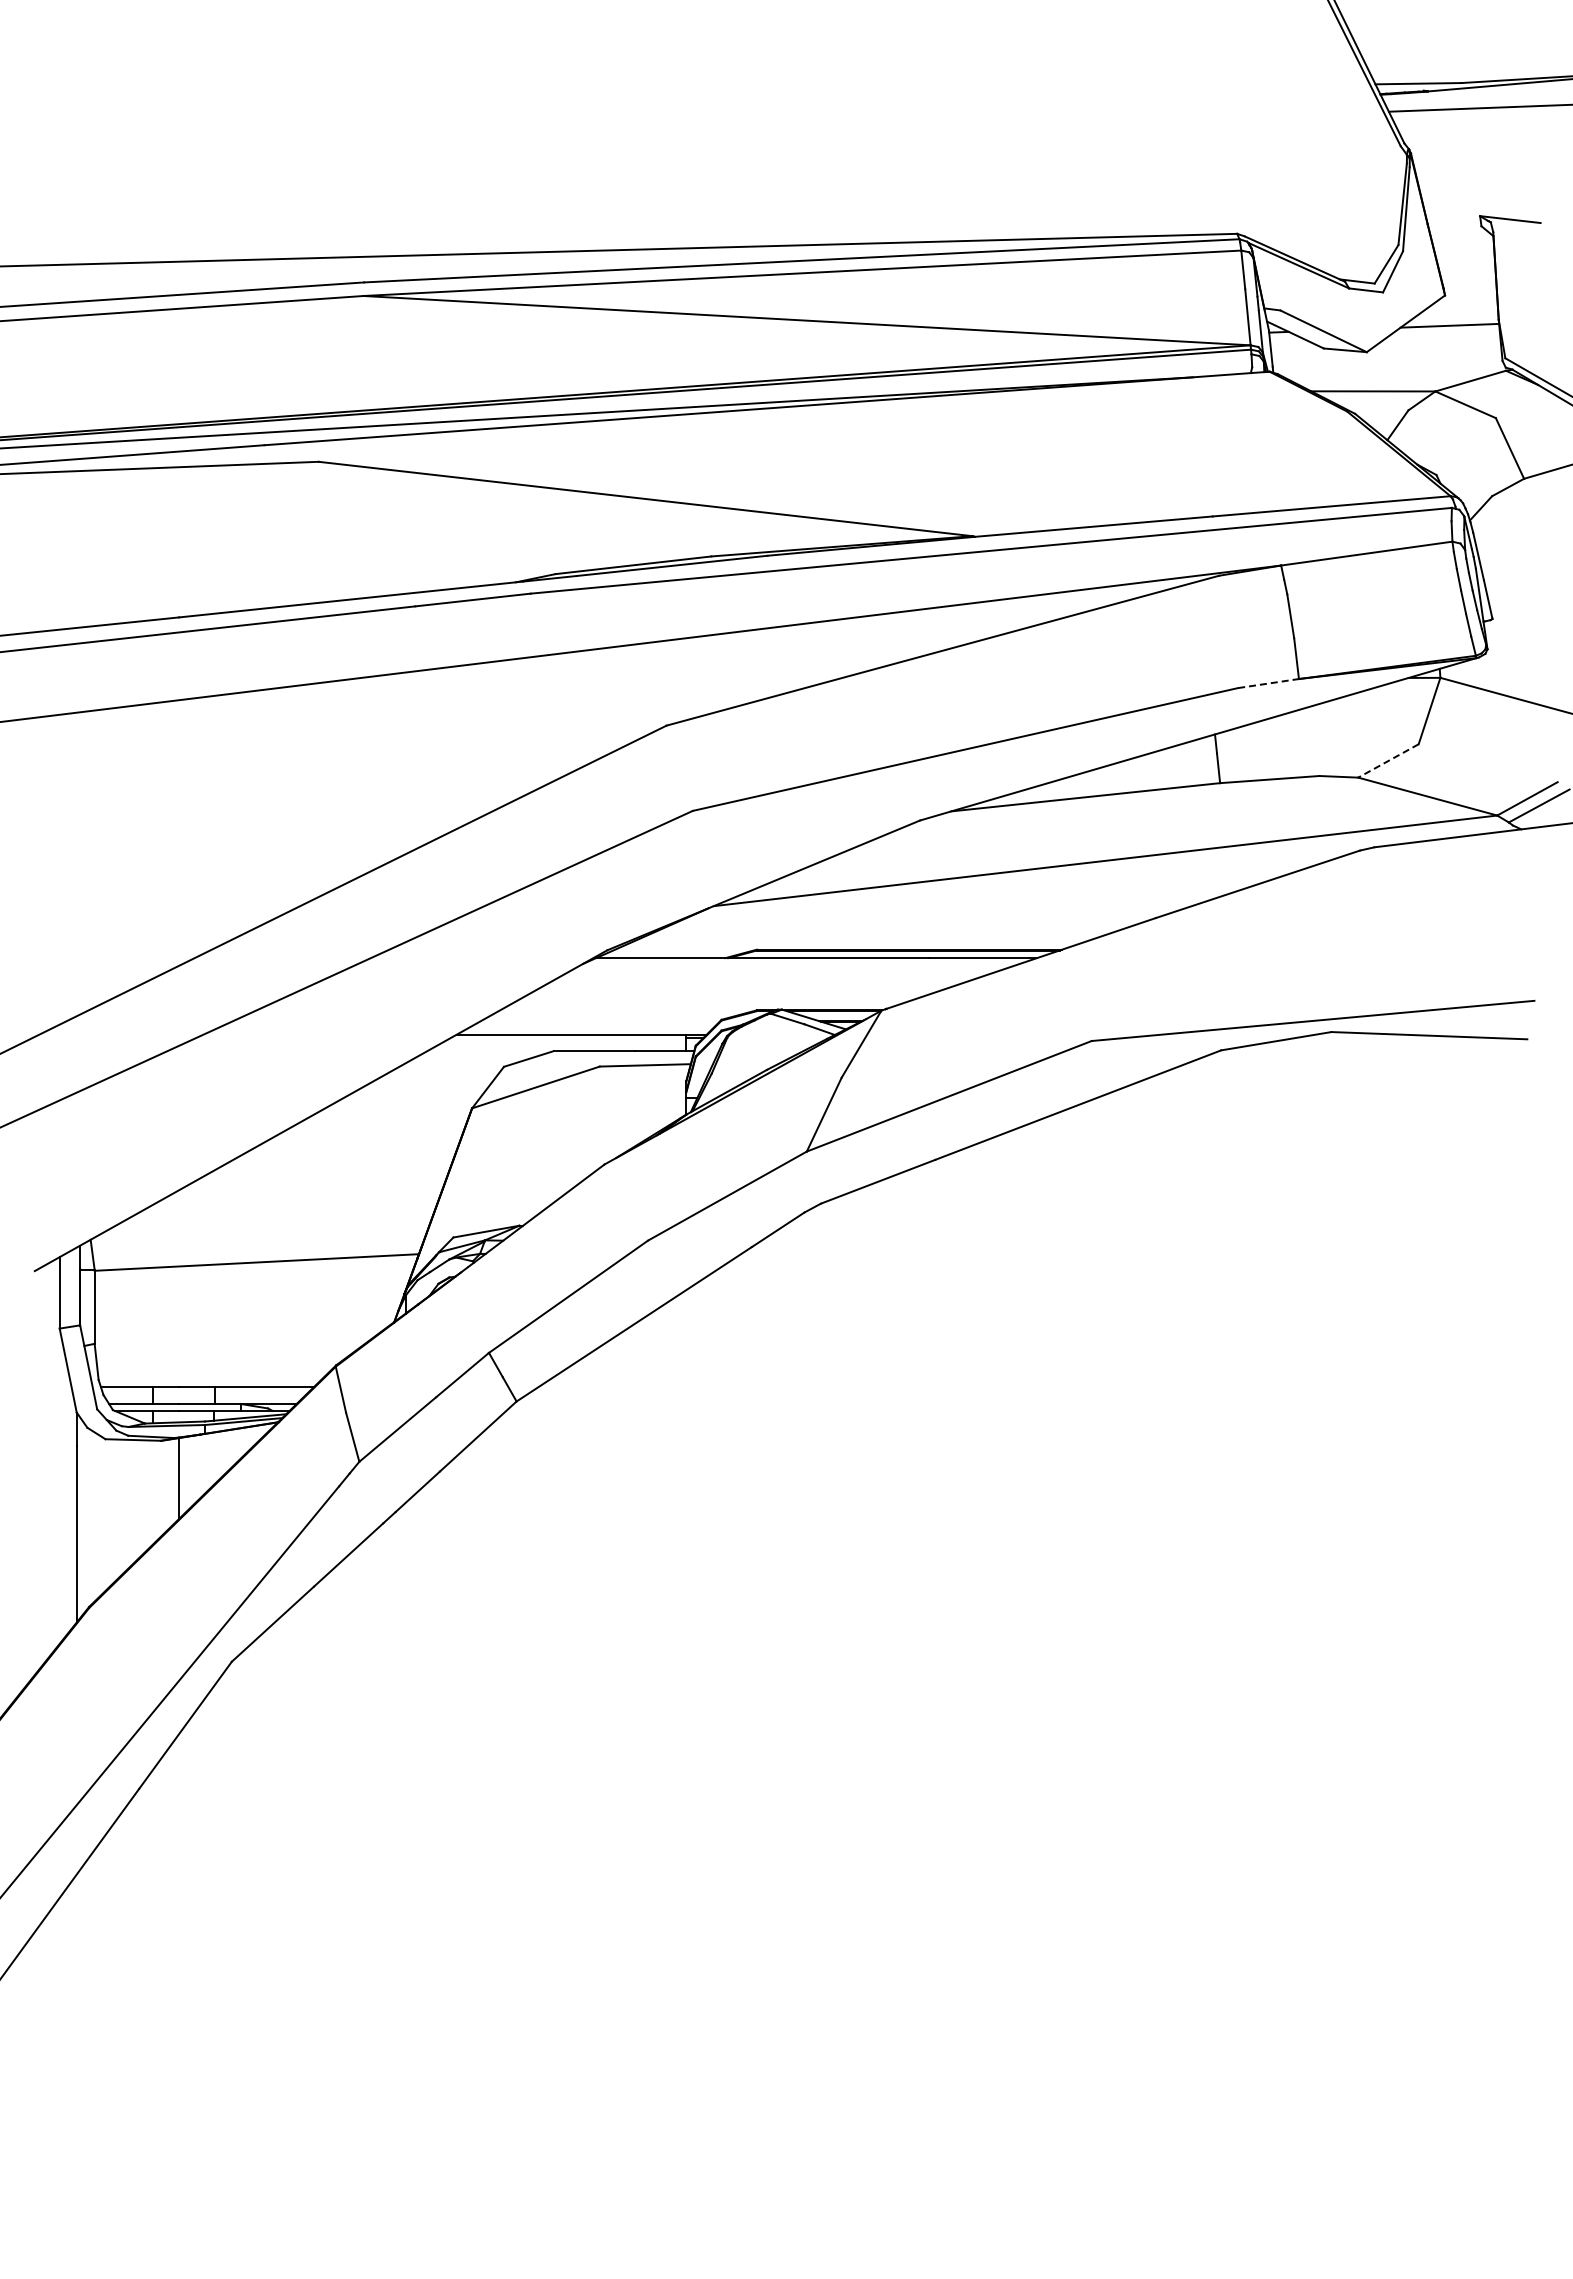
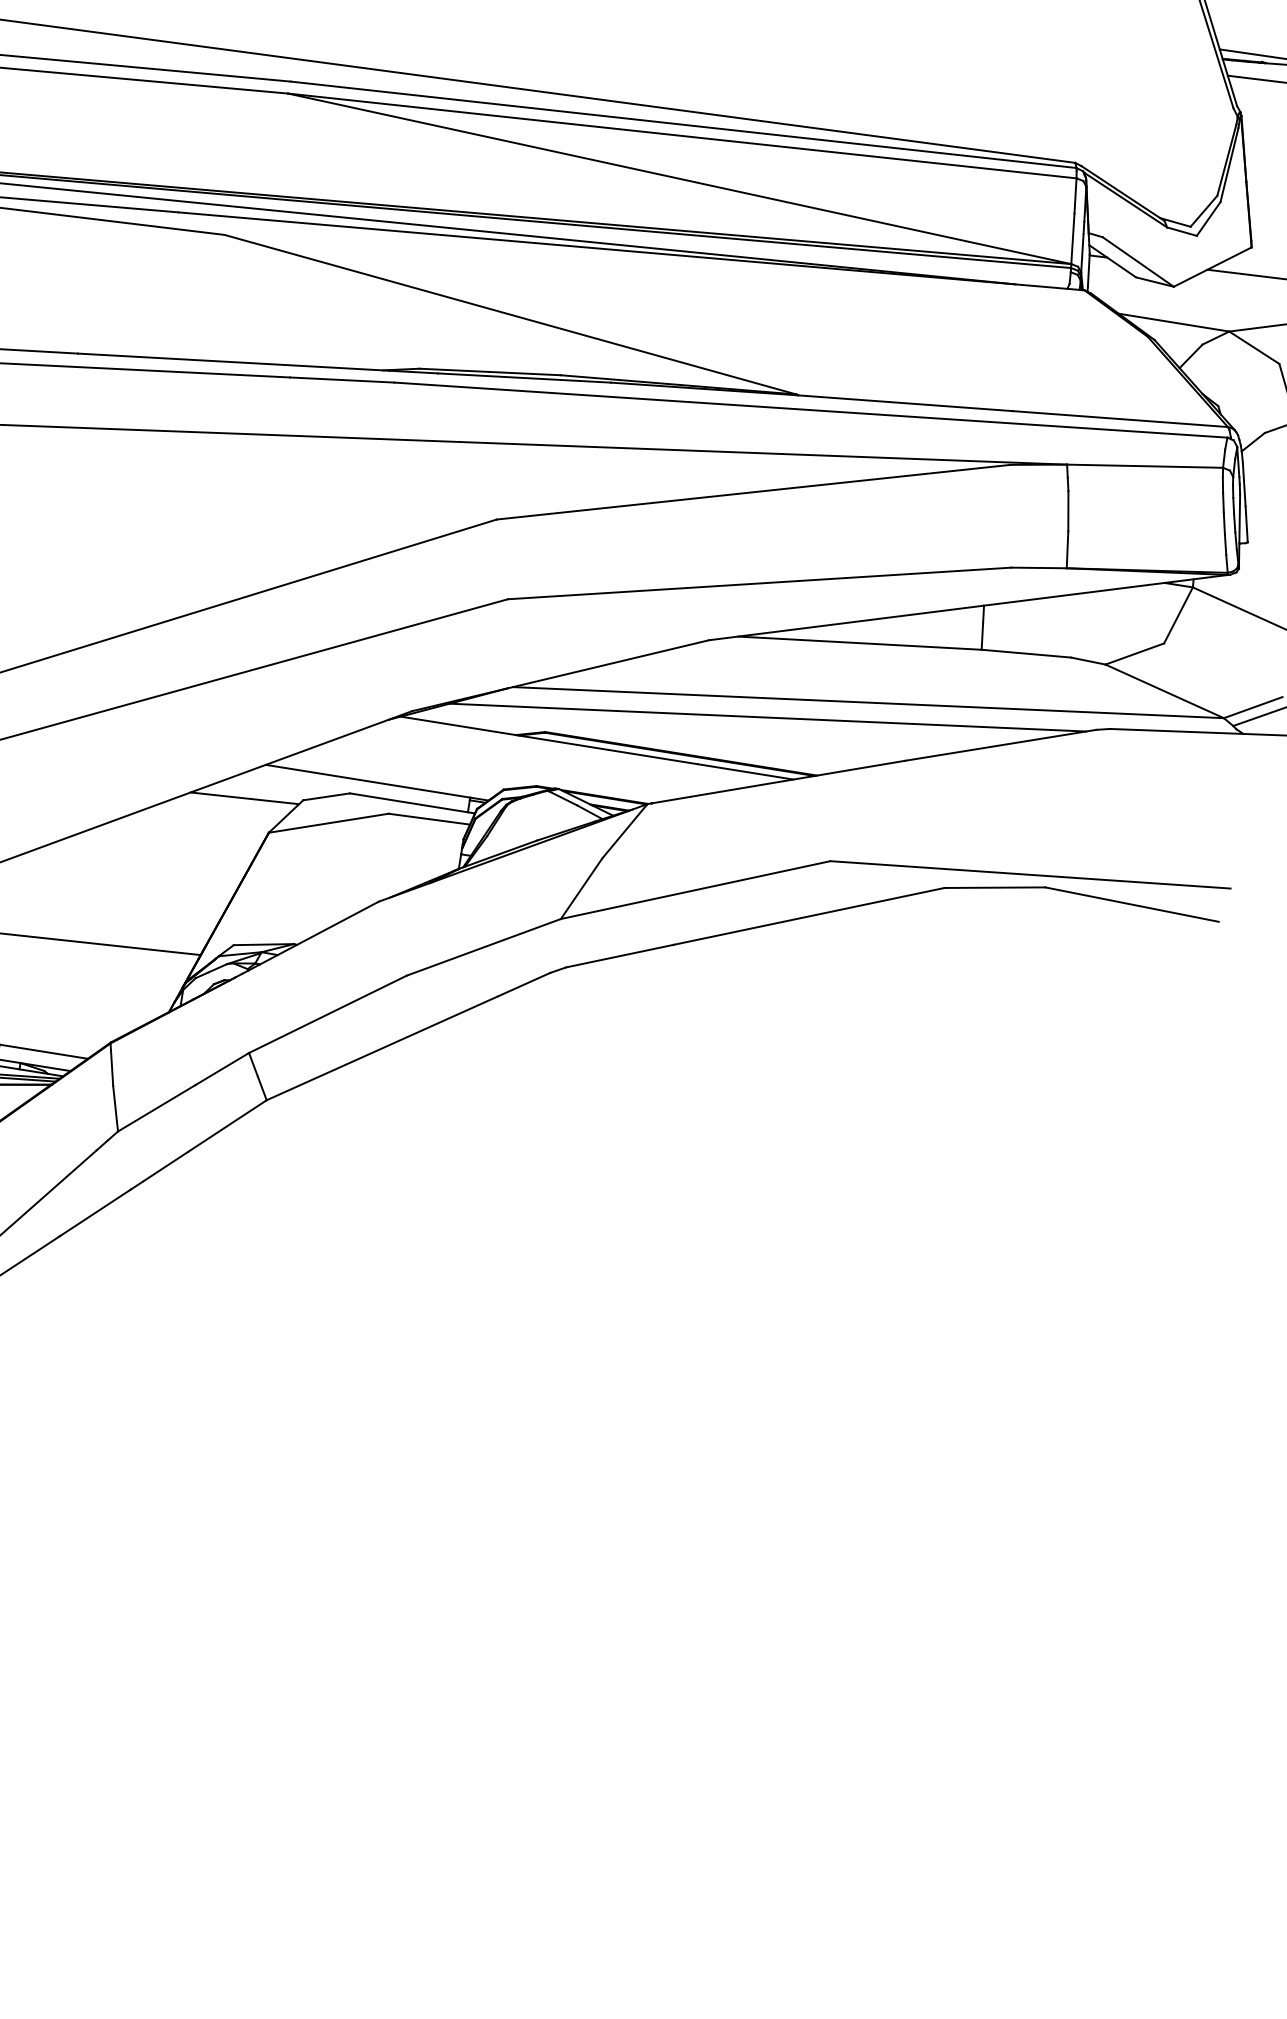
line: (1268, 683) -> (1038, 567), dashed -> solid
line: (1388, 760) -> (1134, 653), dashed -> solid
line: (997, 894) -> (767, 717), added
line: (439, 1074) -> (244, 797), added

